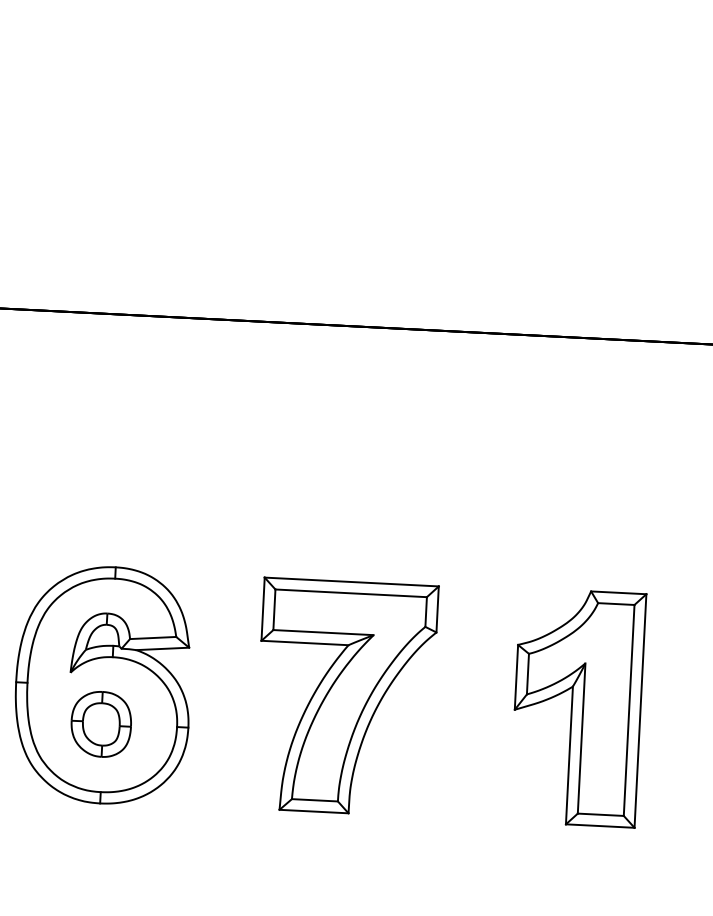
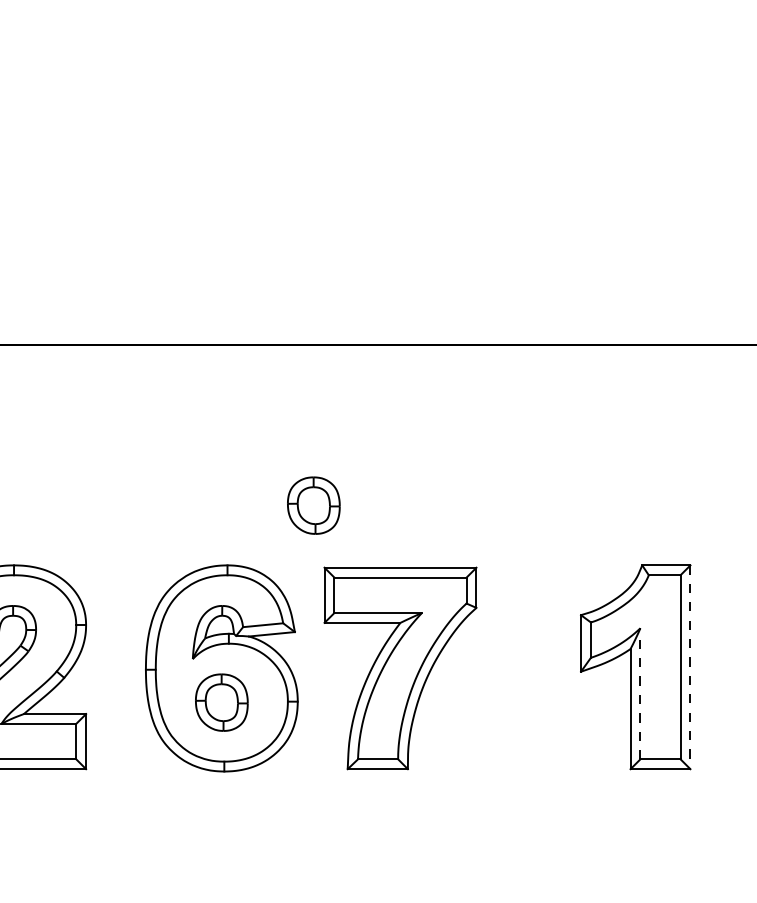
part: (217, 503) -> (313, 505), added
part: (345, 697) -> (400, 668), moved
line: (640, 711) -> (690, 667), solid -> dashed
line: (581, 738) -> (640, 693), solid -> dashed

